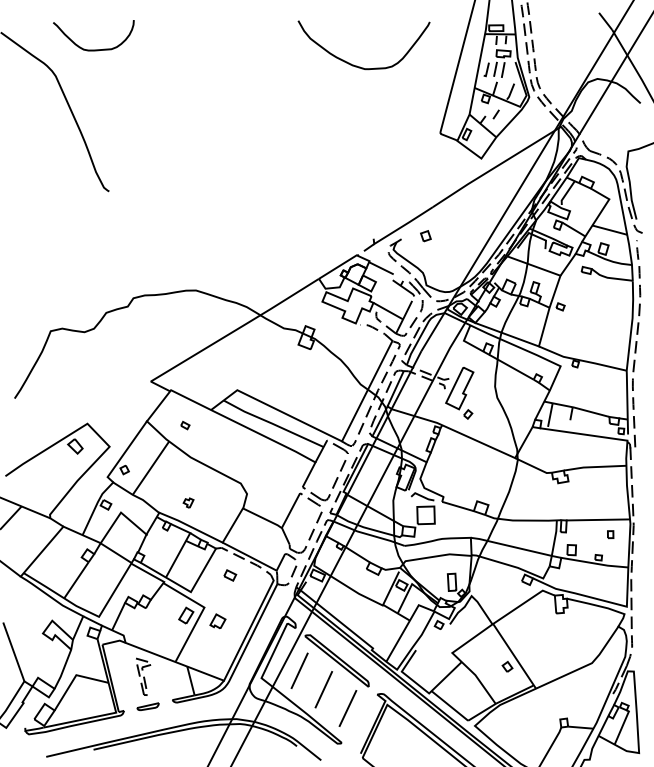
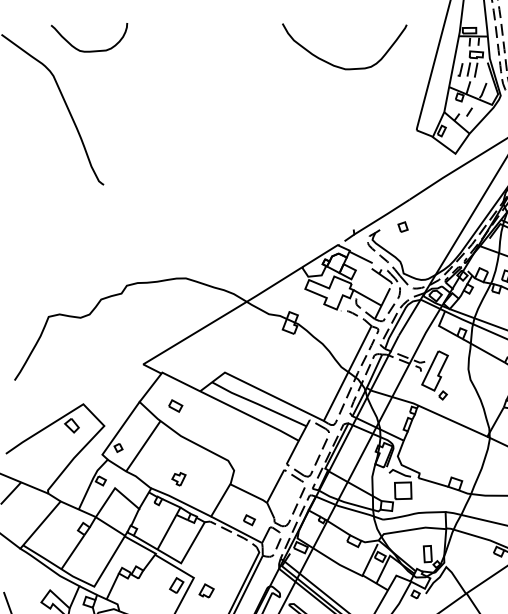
part: (185, 425) -> (175, 405), size x1.67
part: (188, 502) -> (178, 478), size x1.43
part: (230, 575) -> (249, 520), moved

